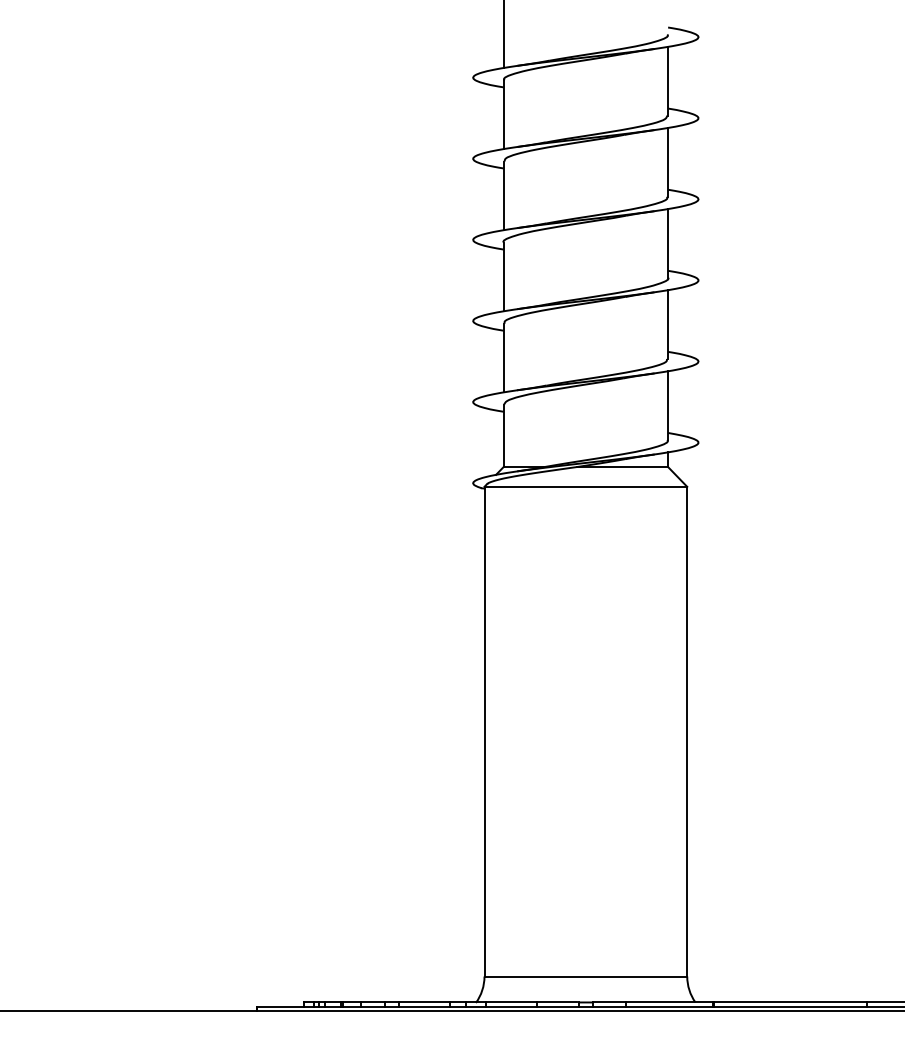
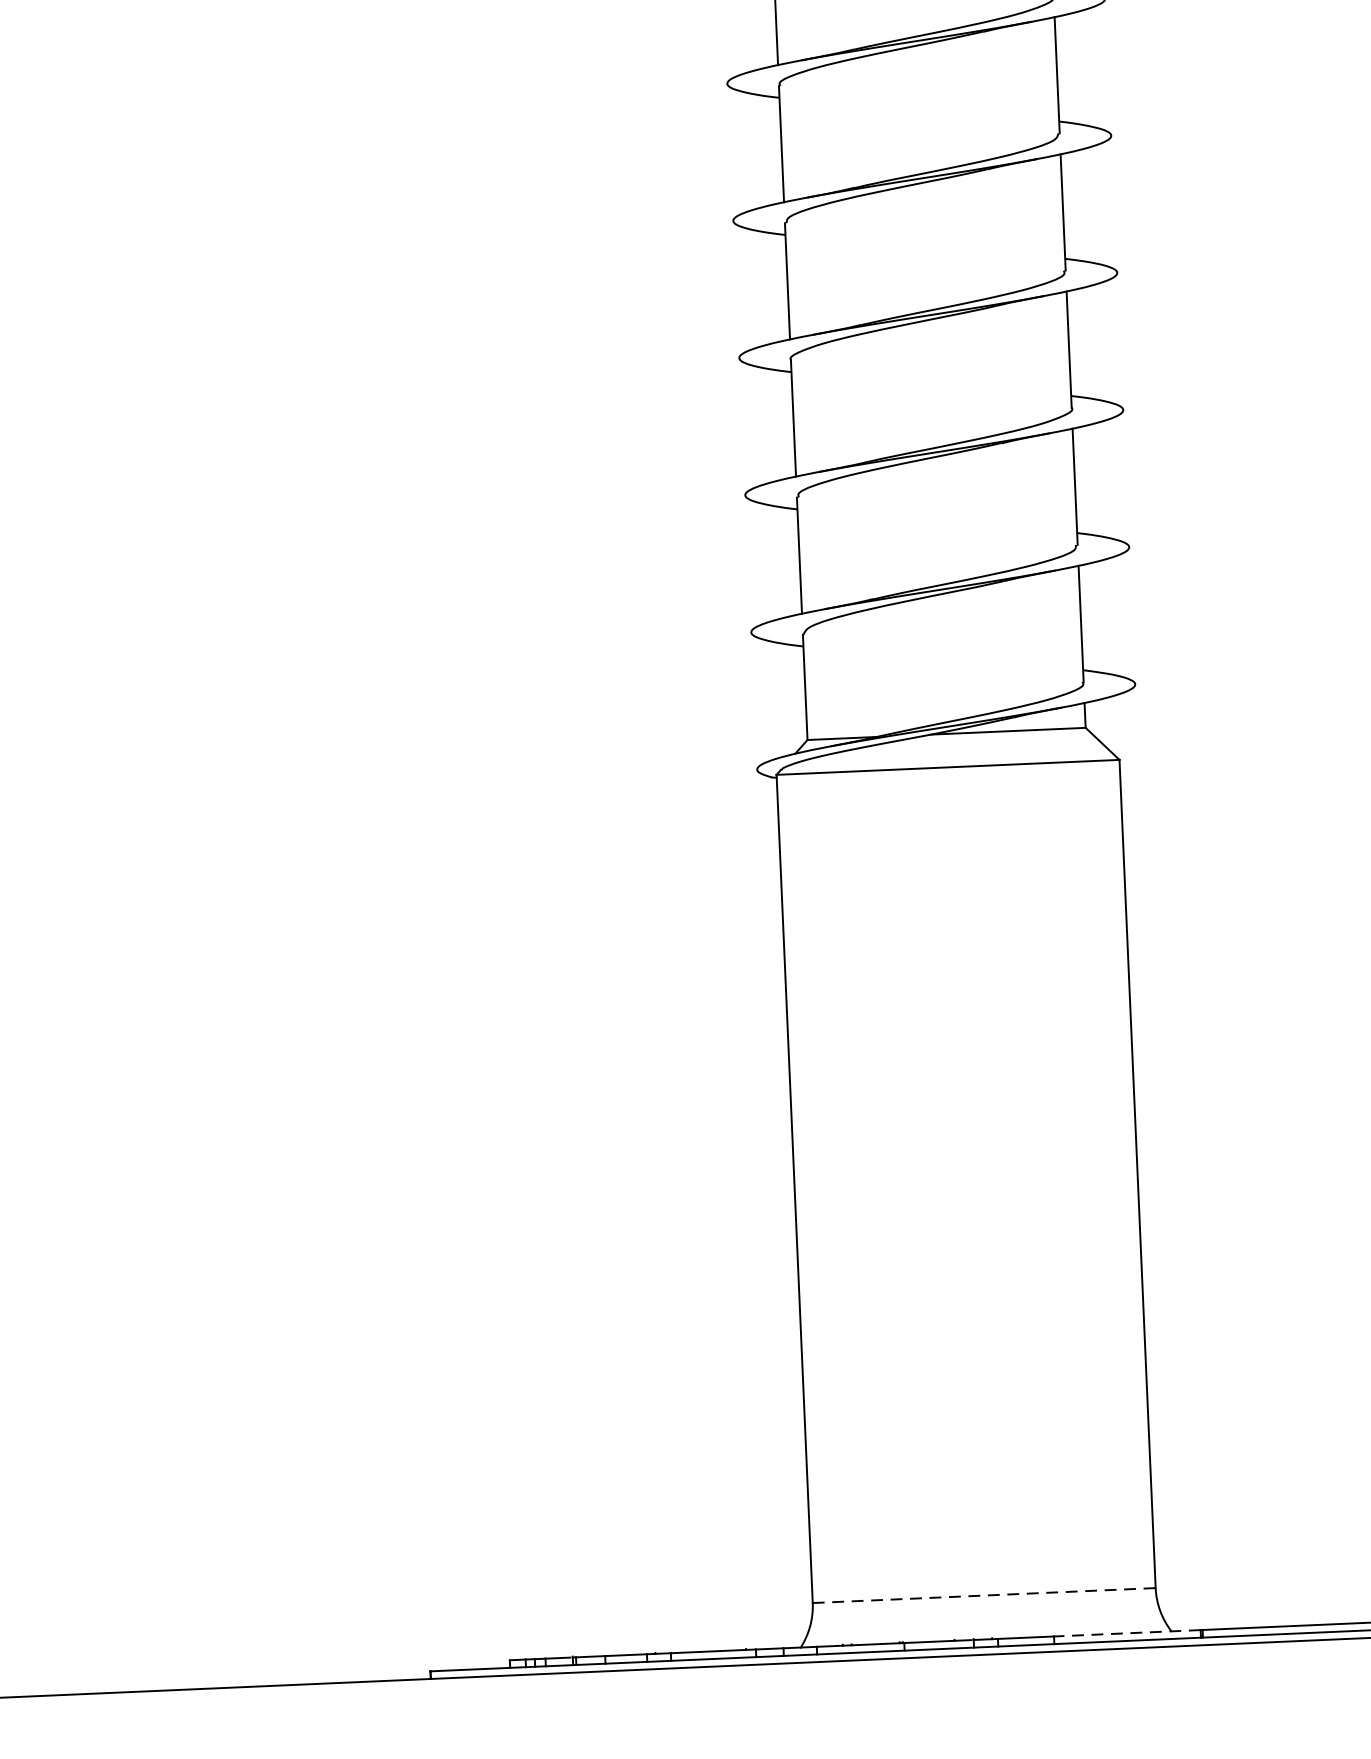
line: (586, 976) -> (985, 1595), solid -> dashed
line: (668, 1002) -> (1125, 1633), solid -> dashed

